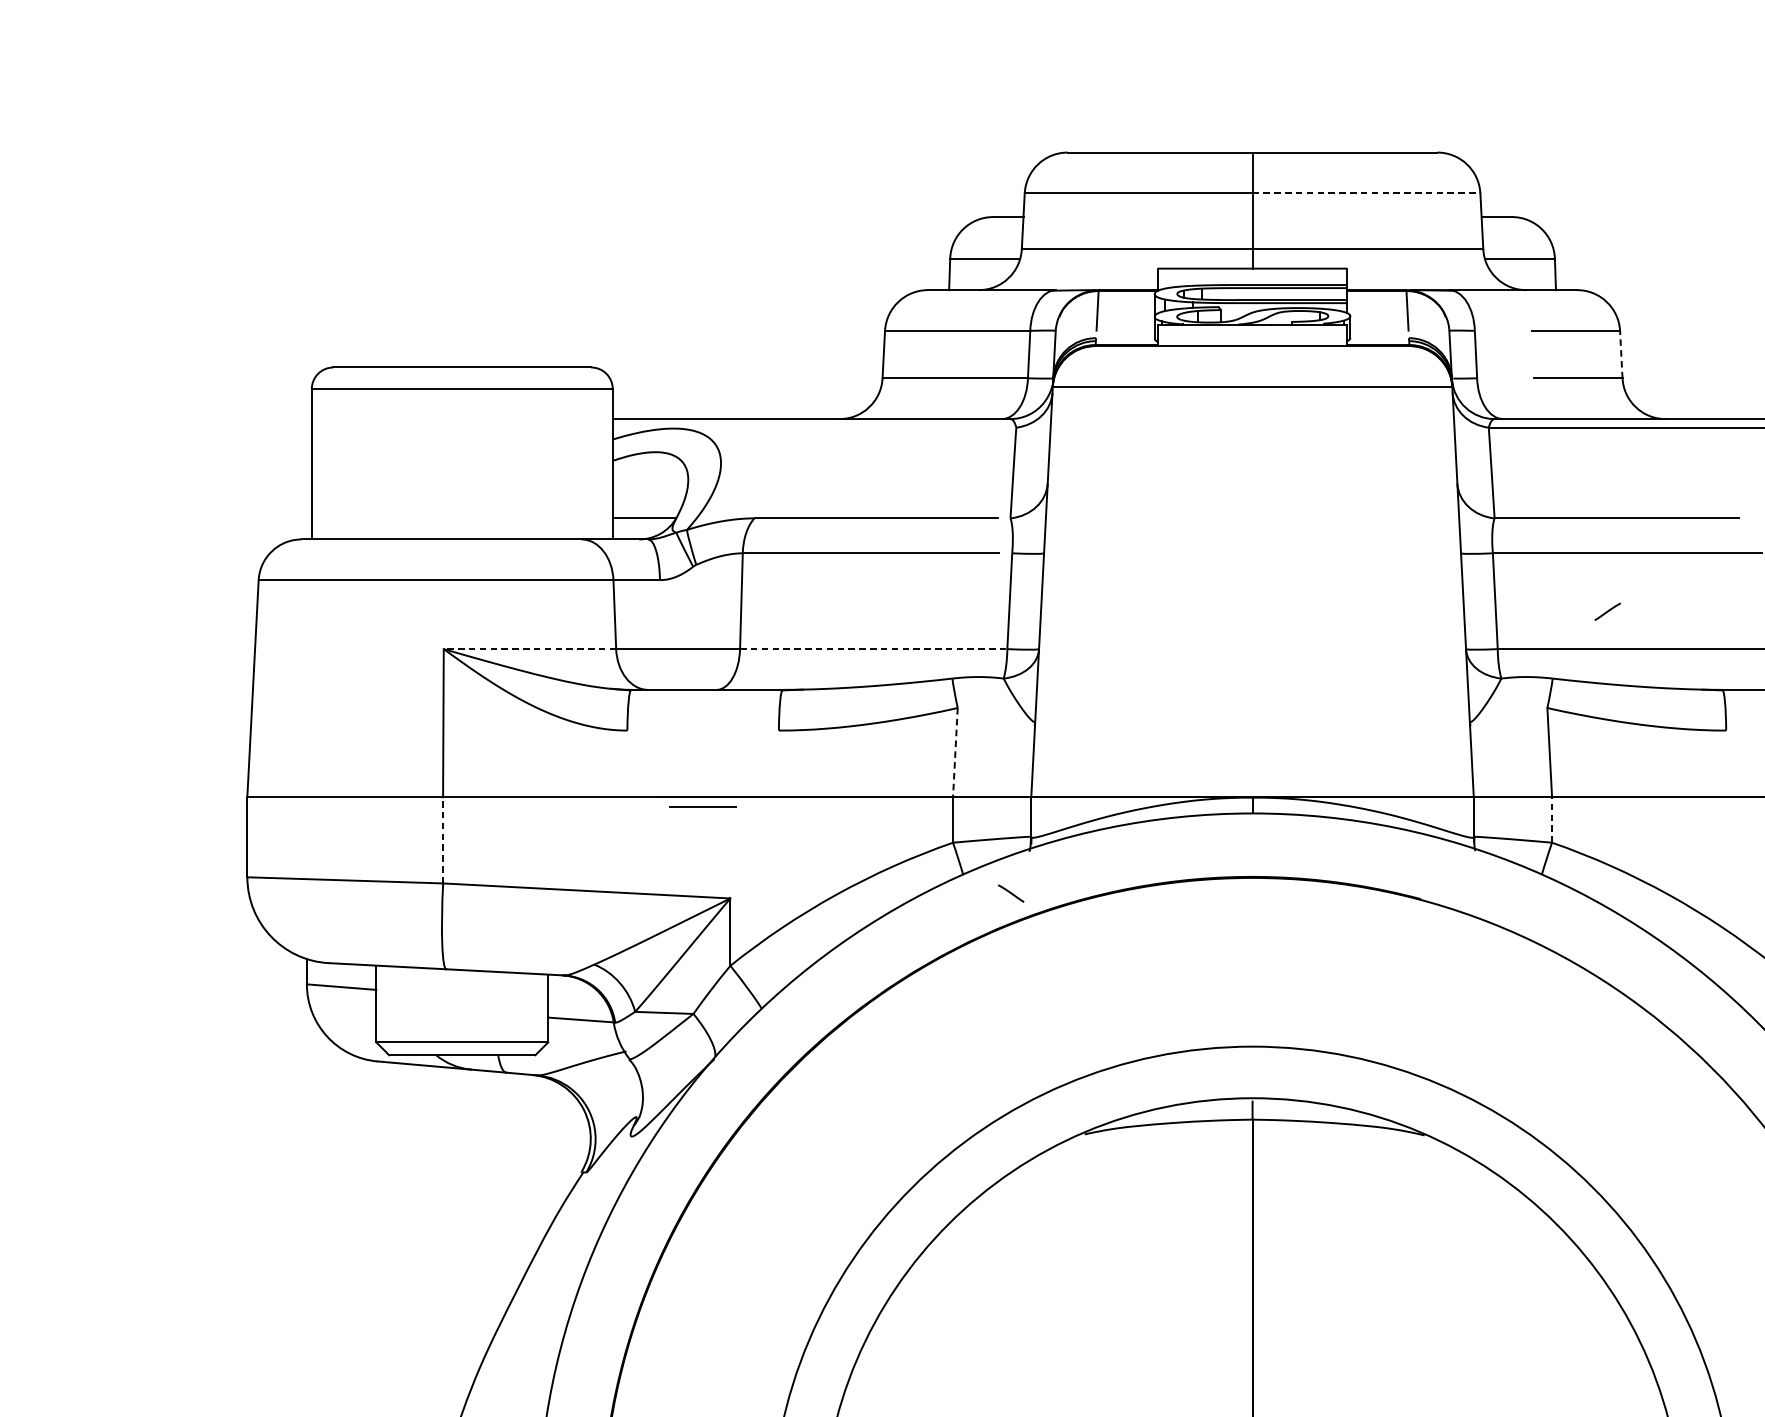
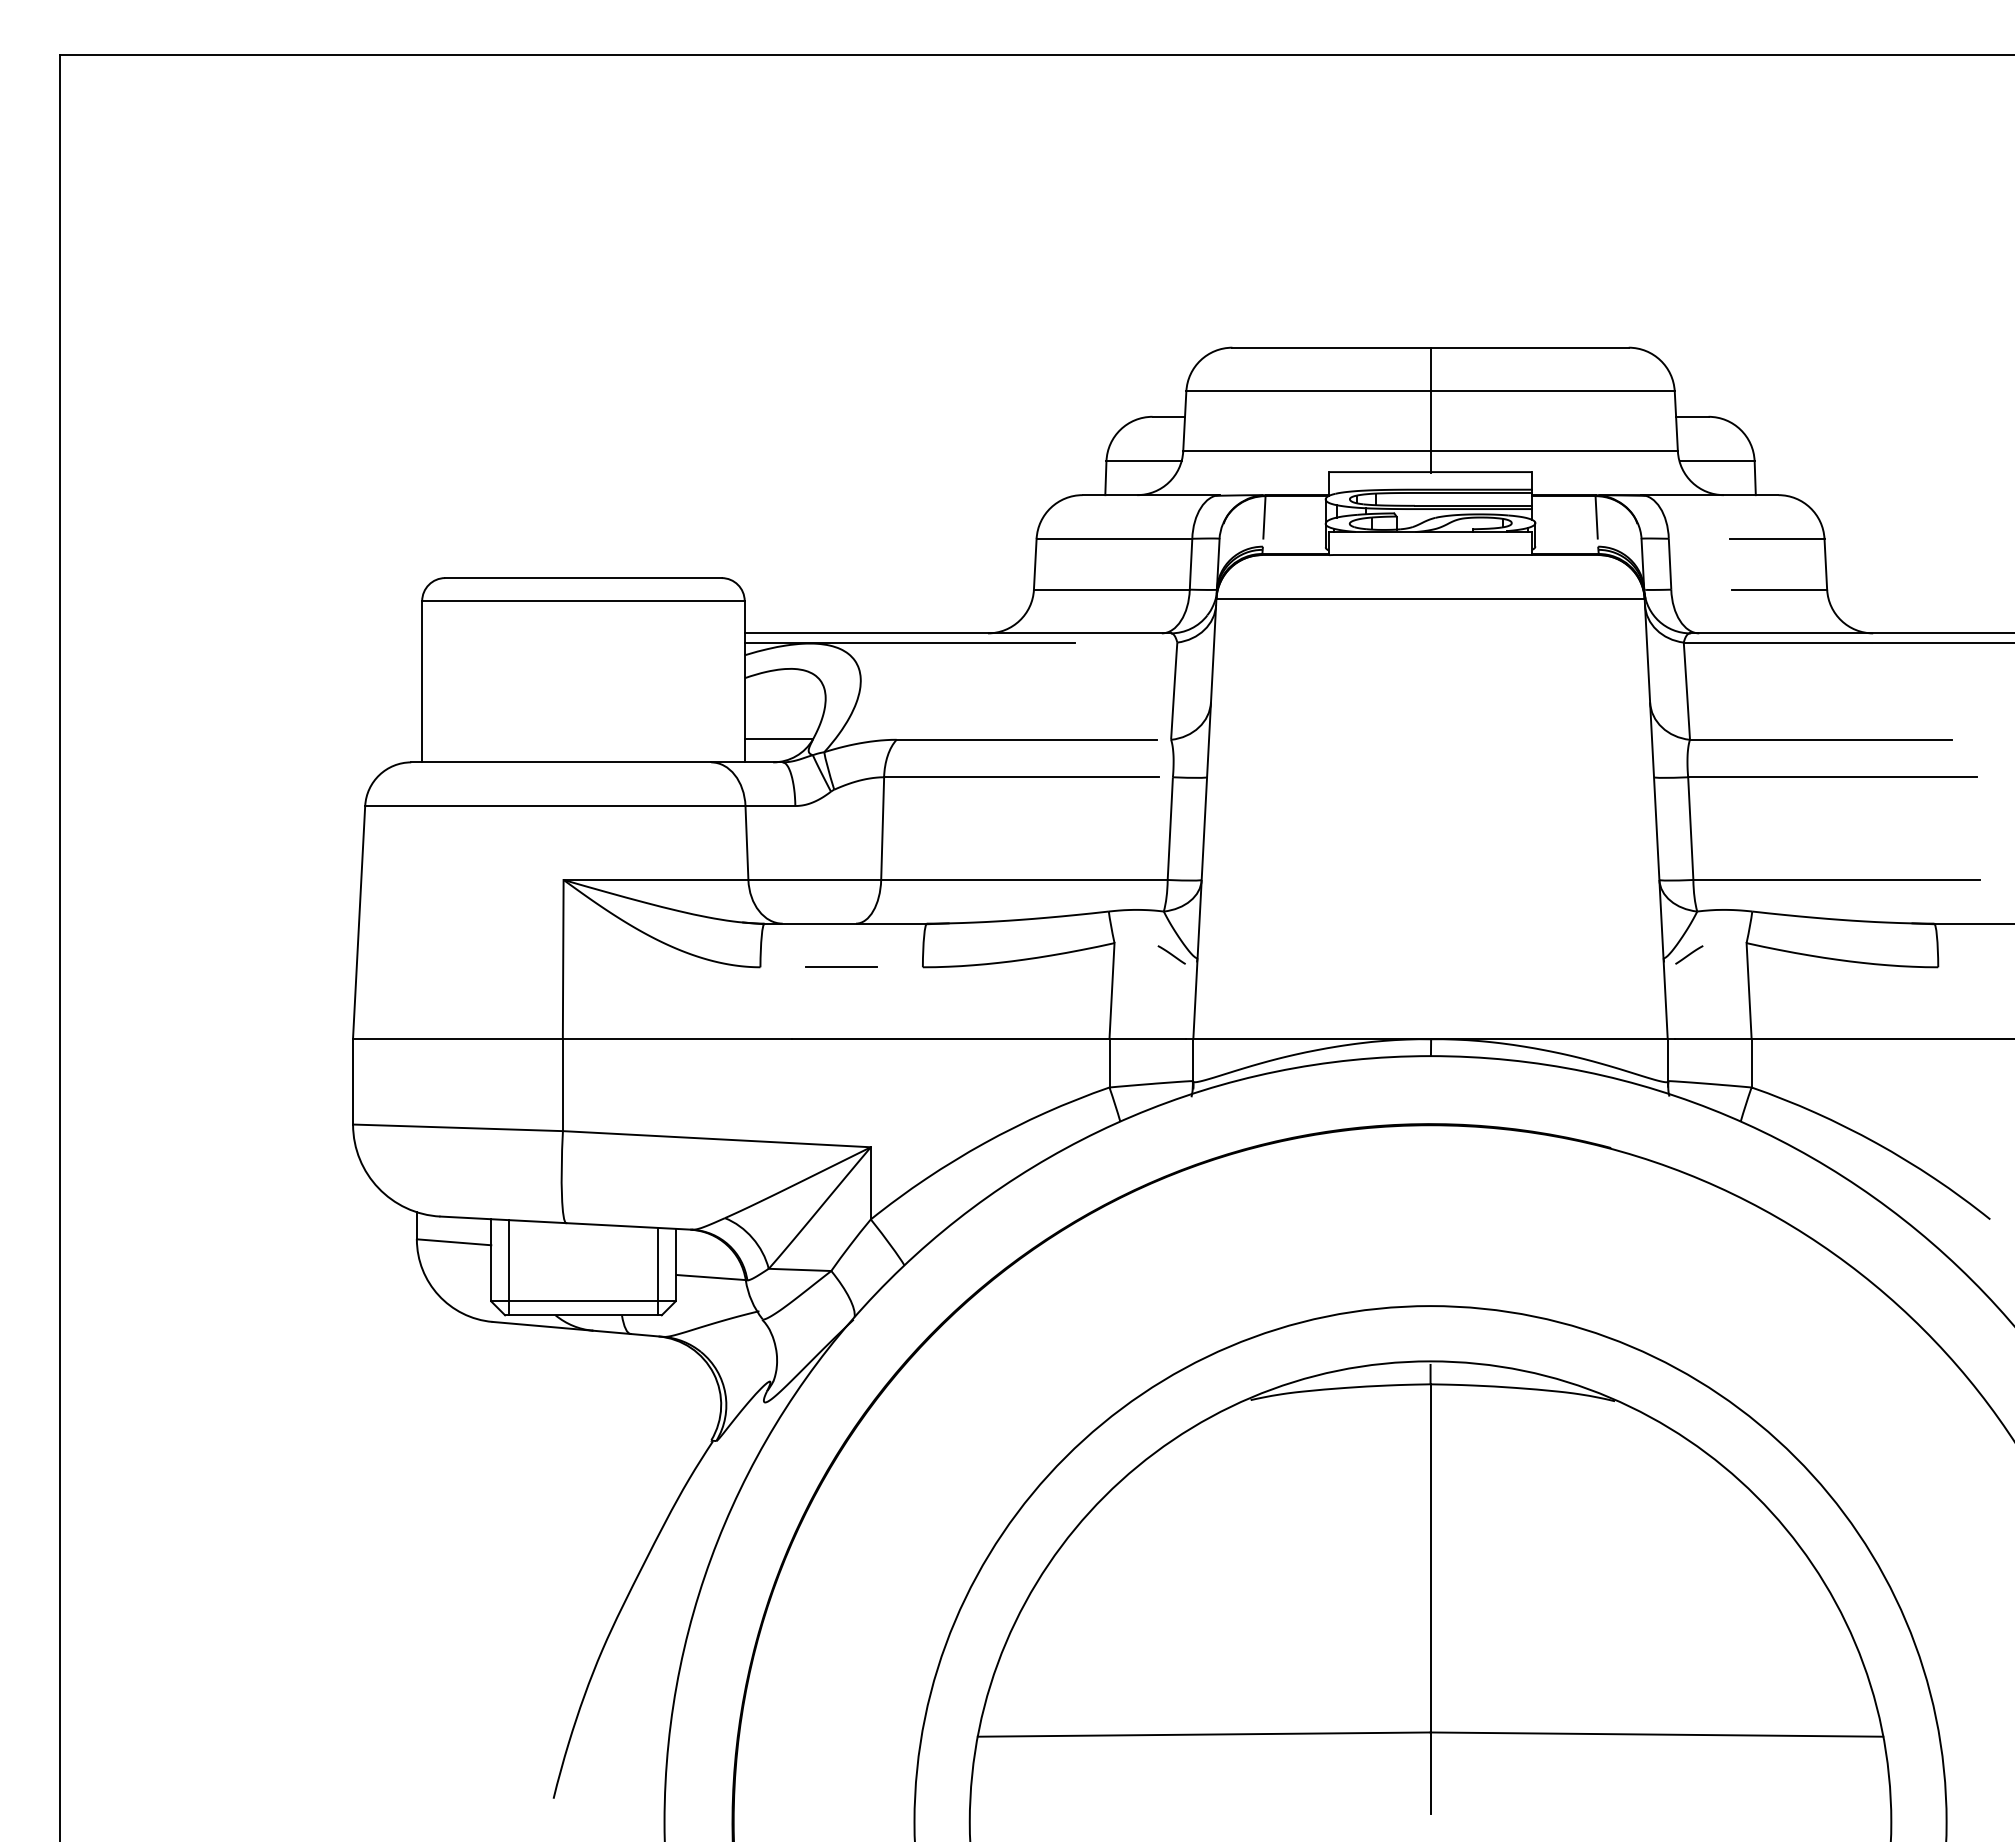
line: (1367, 193) -> (1553, 391), dashed -> solid
line: (1621, 353) -> (1825, 563), dashed -> solid
line: (766, 427) -> (909, 642), added
line: (1607, 611) -> (1689, 954), moved
line: (529, 648) -> (655, 879), dashed -> solid
line: (873, 648) -> (1024, 879), dashed -> solid
line: (955, 752) -> (1112, 990), dashed -> solid
line: (703, 806) -> (841, 966), moved
line: (1551, 819) -> (1751, 1062), dashed -> solid
line: (442, 839) -> (562, 1084), dashed -> solid
line: (1010, 893) -> (1171, 954), moved
line: (393, 1010) -> (509, 1267), added
line: (531, 1014) -> (657, 1271), added

